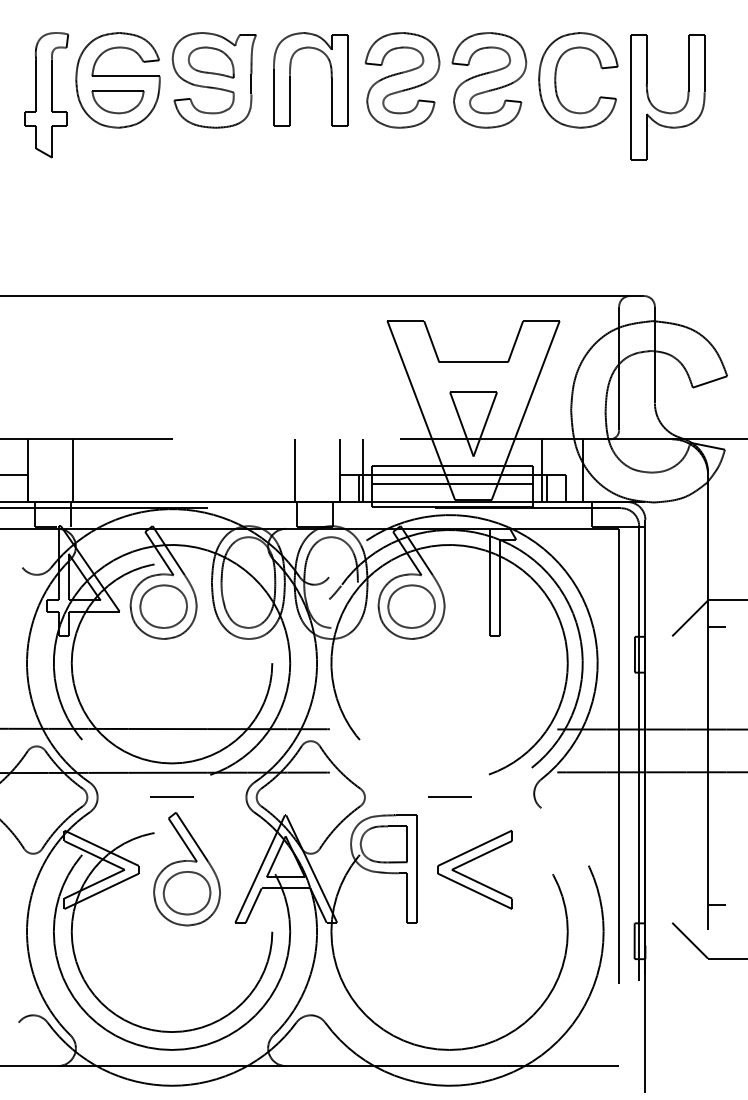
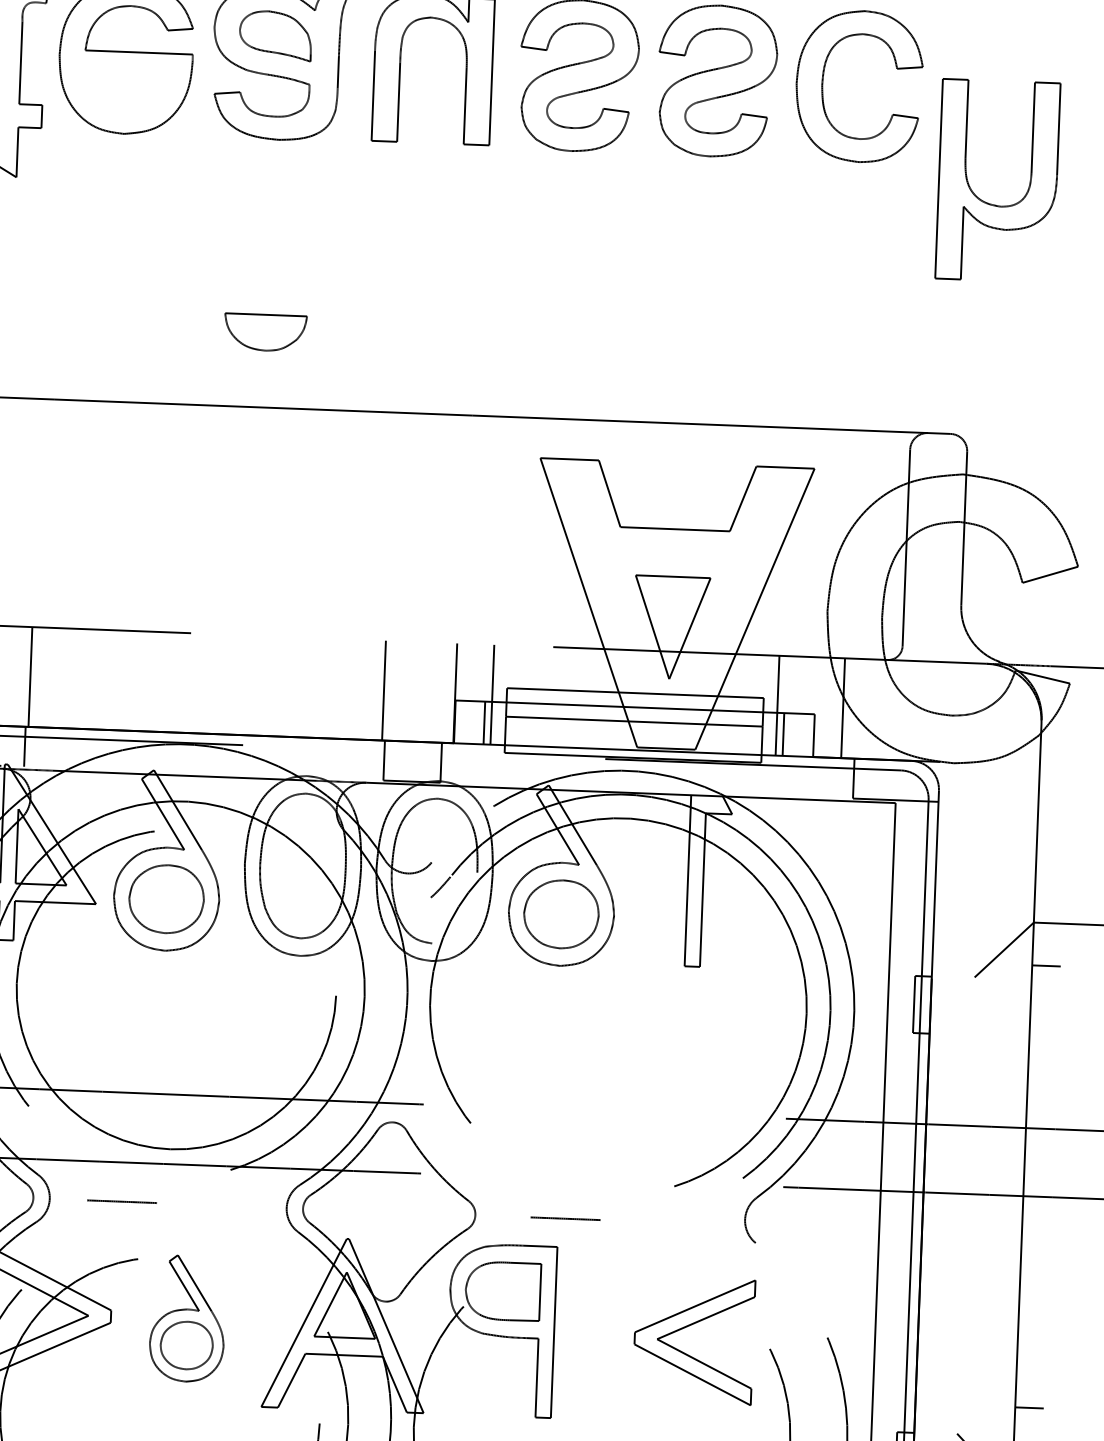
part: (117, 102) -> (264, 333), moved
part: (666, 111) -> (995, 203), moved
line: (171, 796) -> (121, 1200), moved
line: (449, 796) -> (565, 1217), moved
part: (471, 861) -> (688, 1327), moved
part: (186, 869) -> (186, 1319), size x0.7

